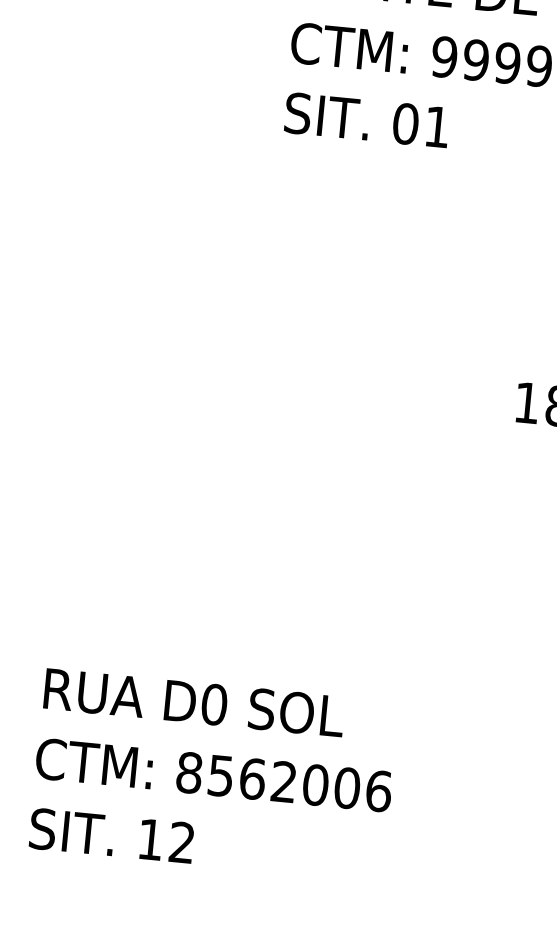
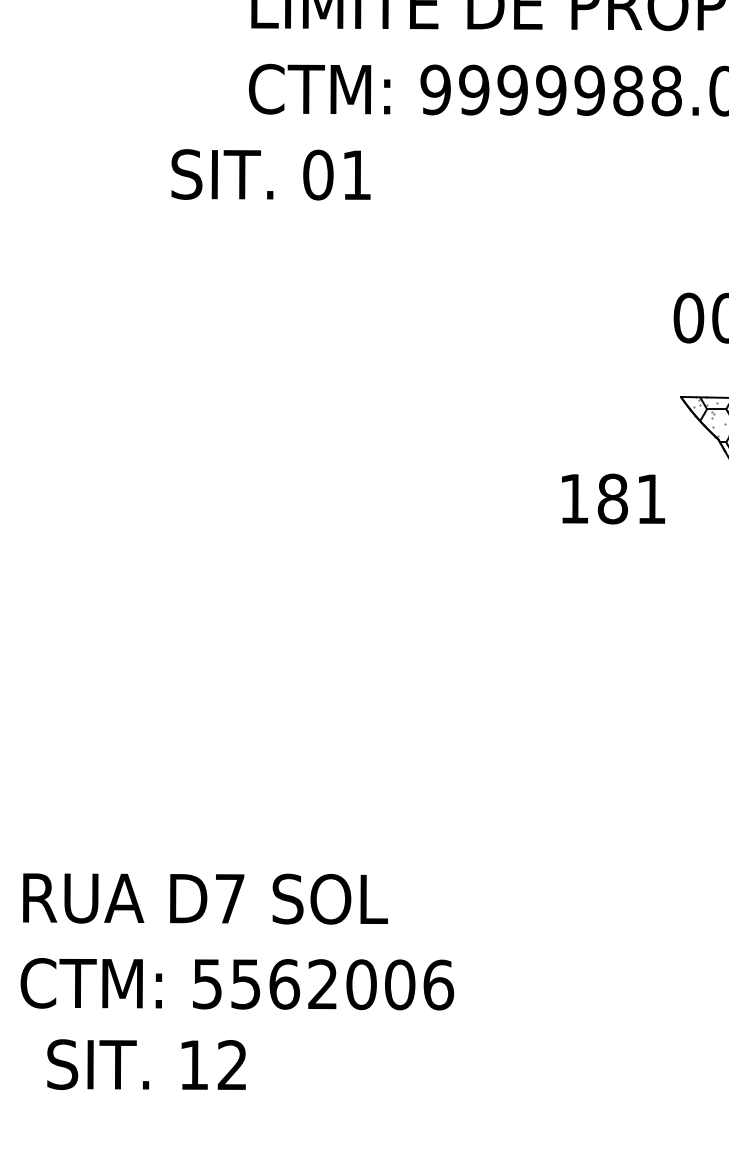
text: (366, 119) -> (270, 174), moved
text: (214, 704) -> (230, 898), D0 -> D7
text: (189, 772) -> (207, 983), 8562006 -> 5562006
text: (111, 835) -> (146, 1064), moved

